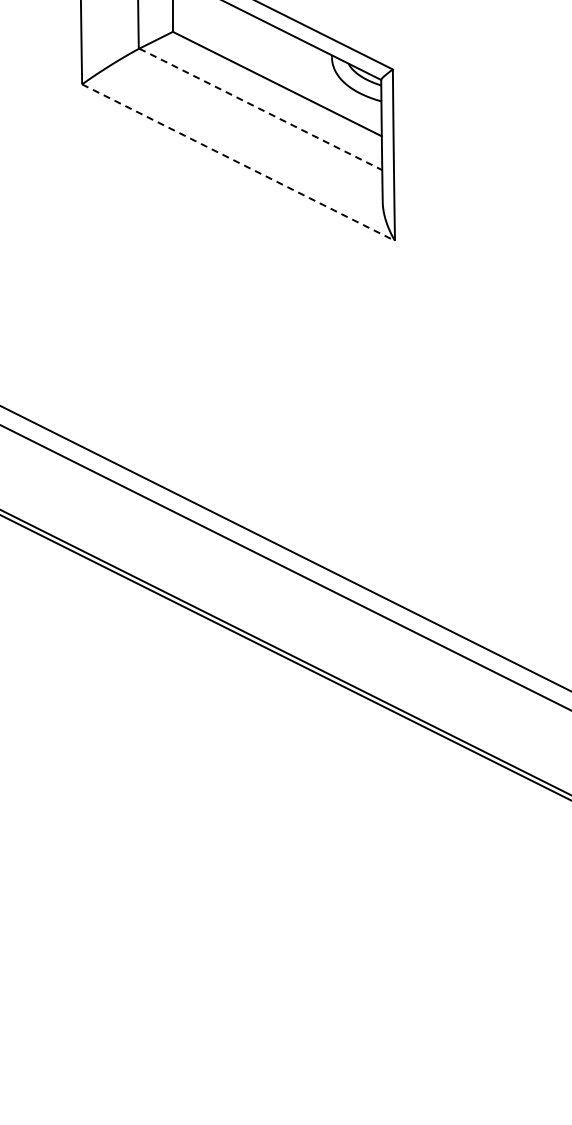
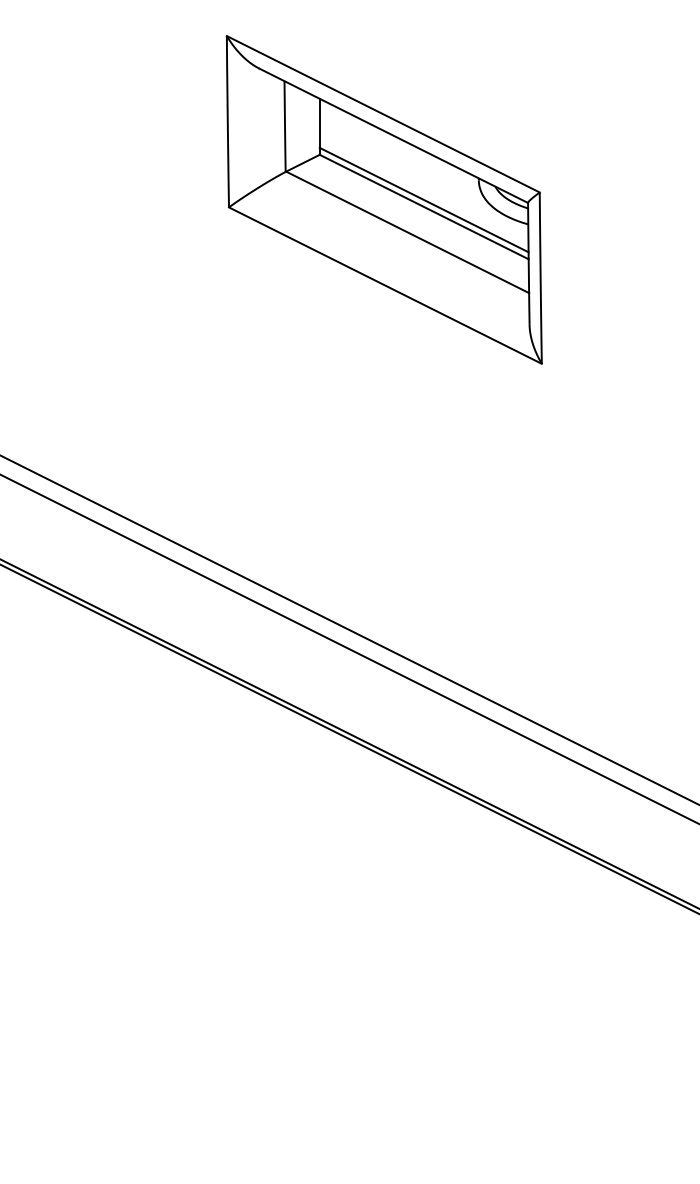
line: (276, 76) -> (423, 199), added
line: (260, 109) -> (407, 232), dashed -> solid
line: (238, 162) -> (385, 285), dashed -> solid

